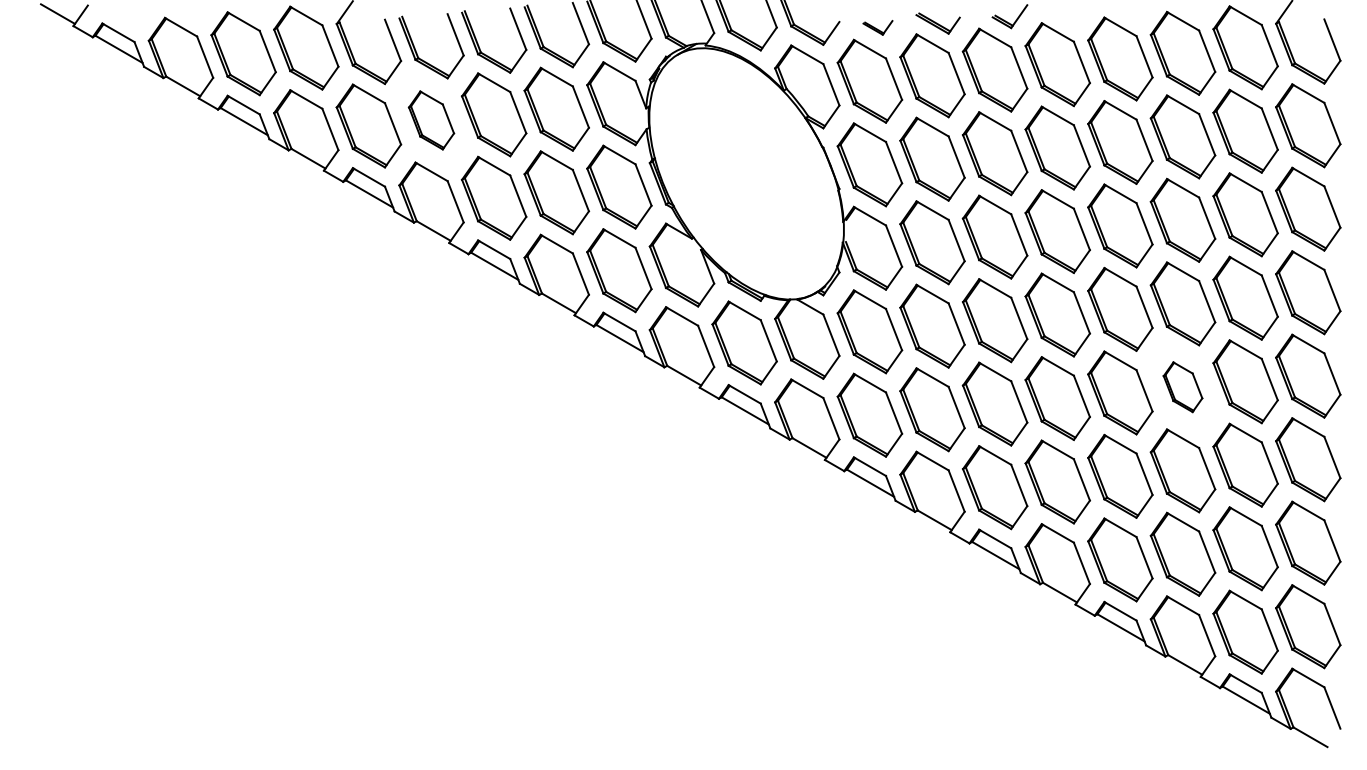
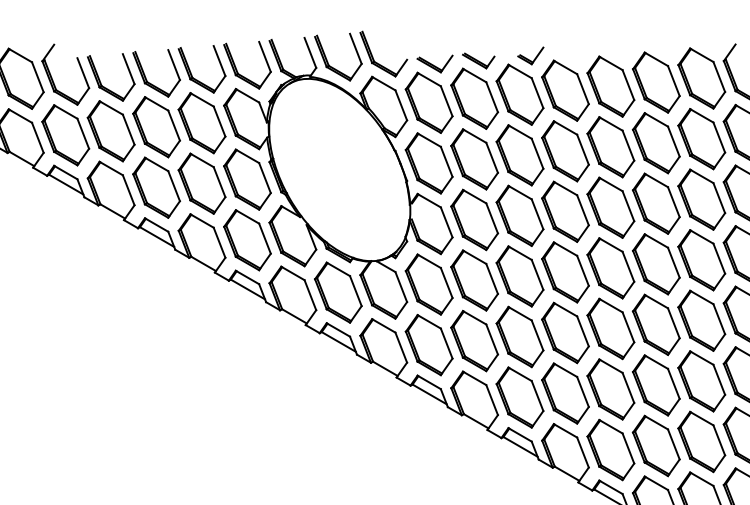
part: (877, 27) -> (434, 63), size x1.67
part: (431, 120) -> (111, 131), size x1.43
part: (1182, 386) -> (655, 324), size x1.67

